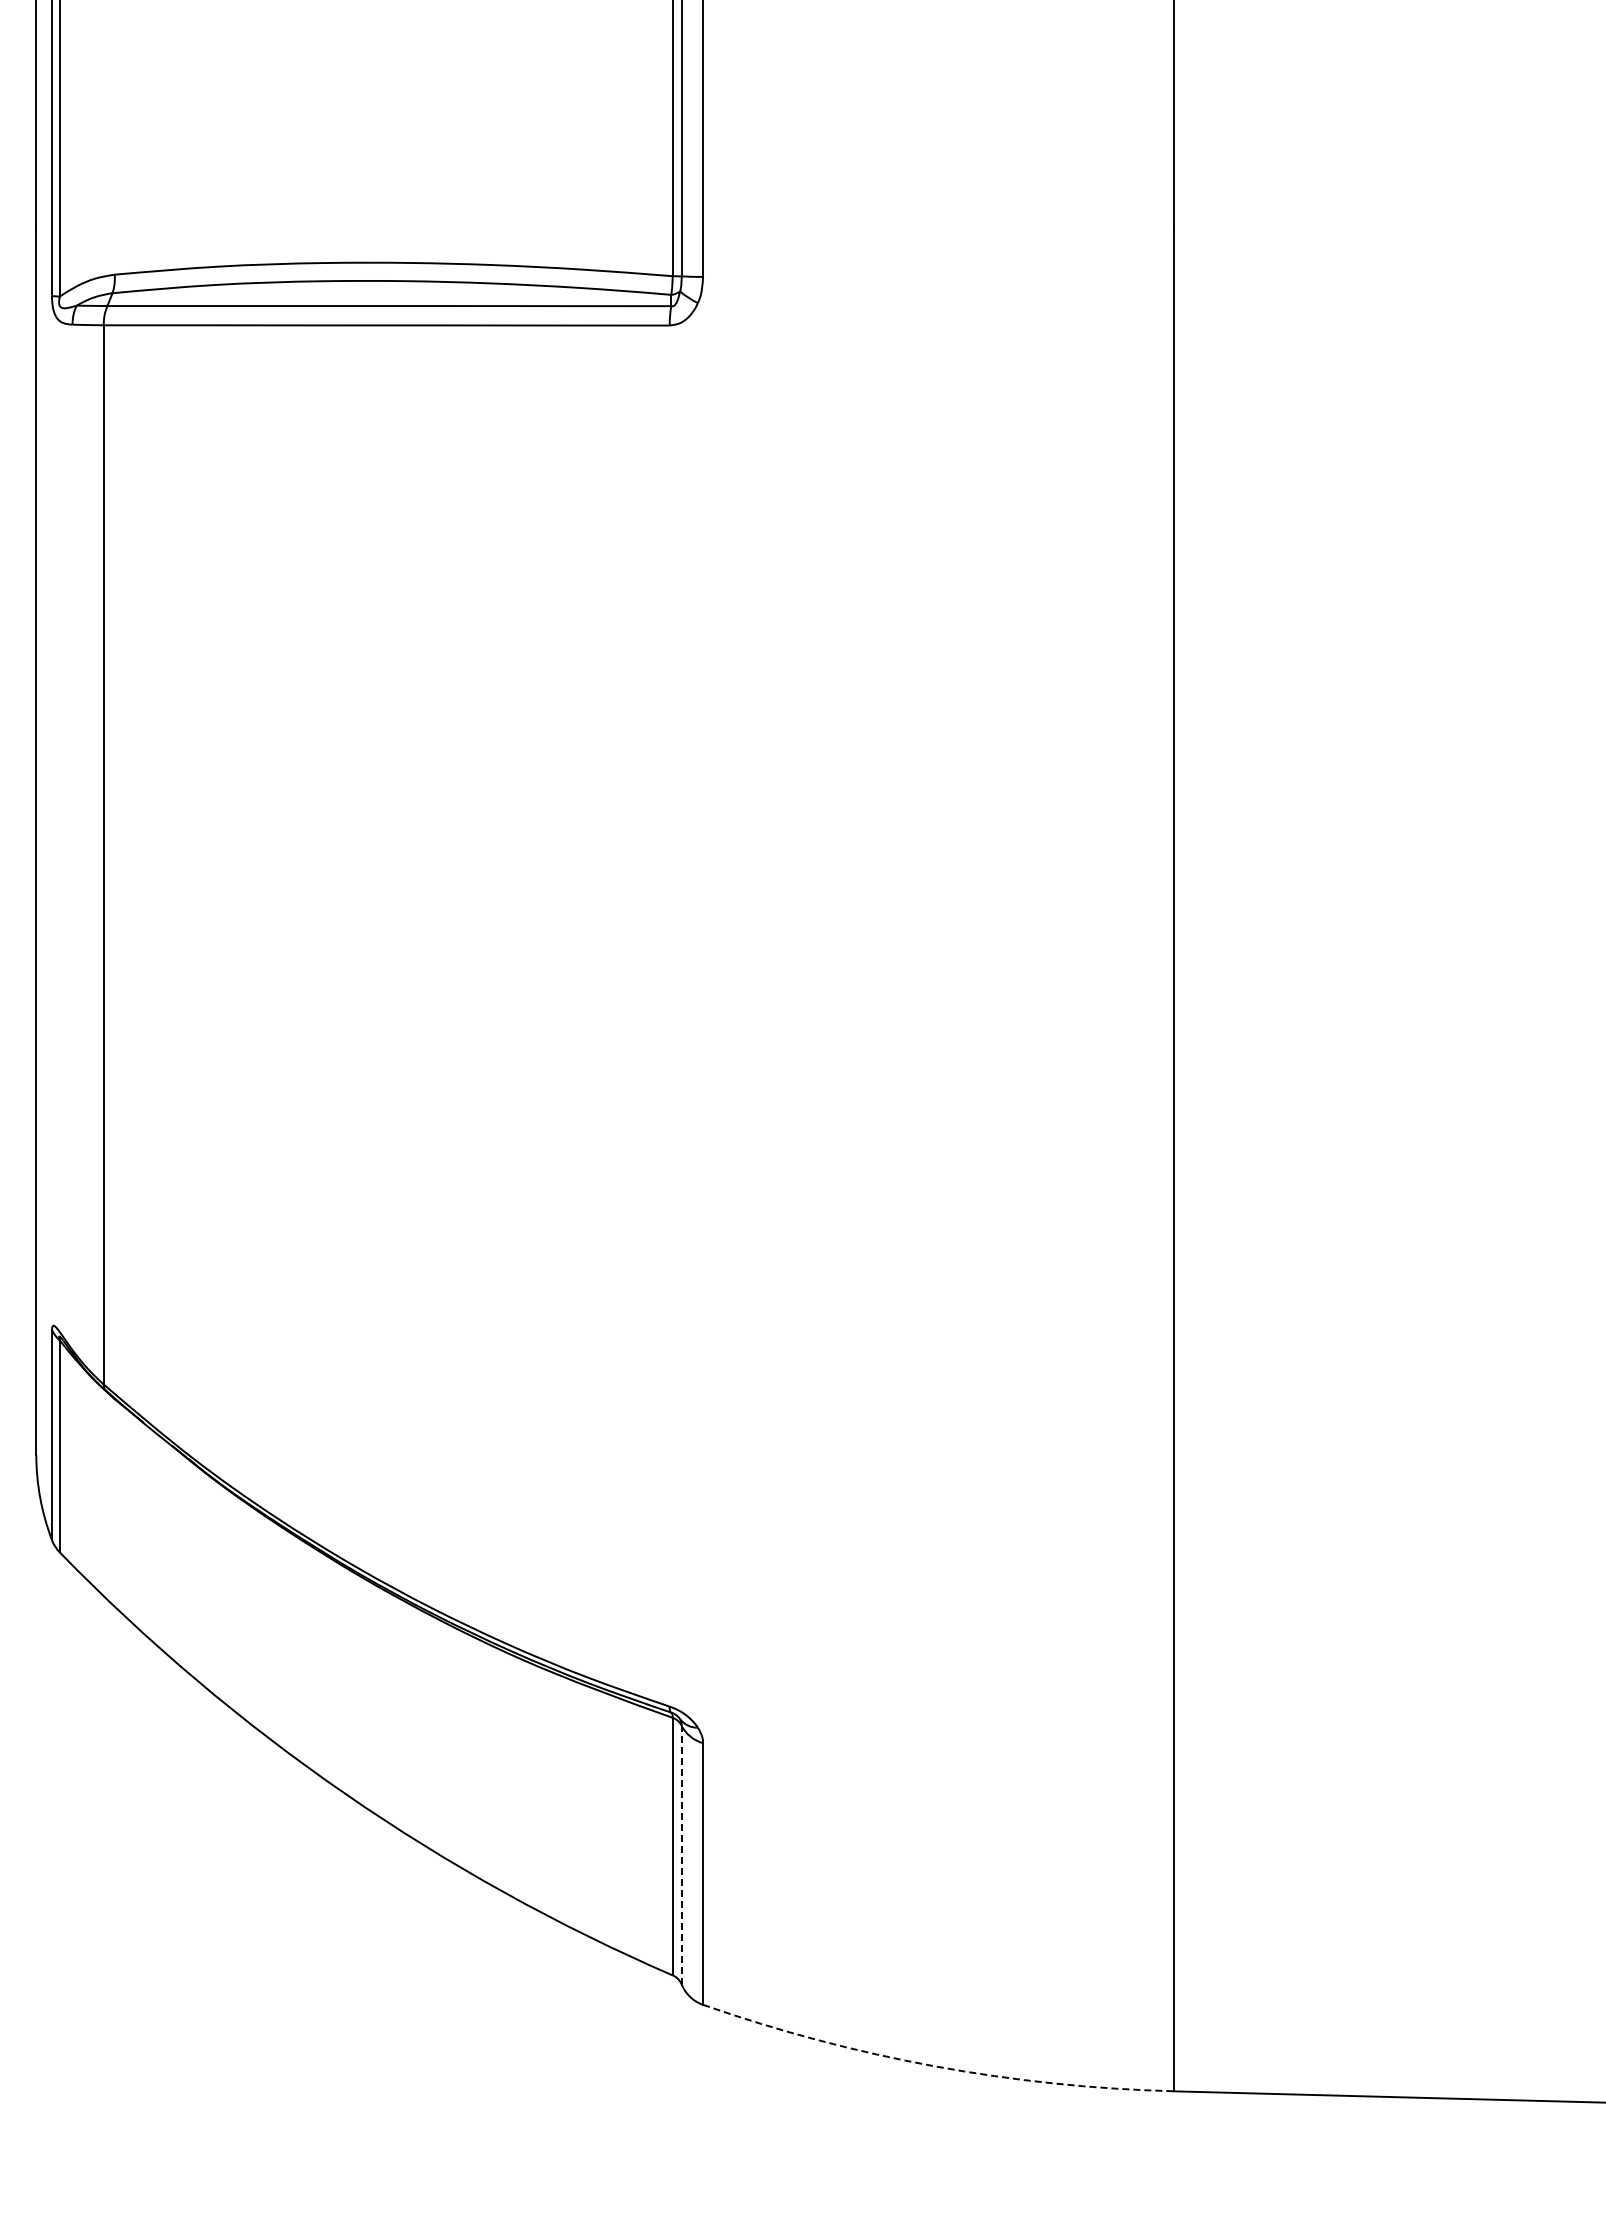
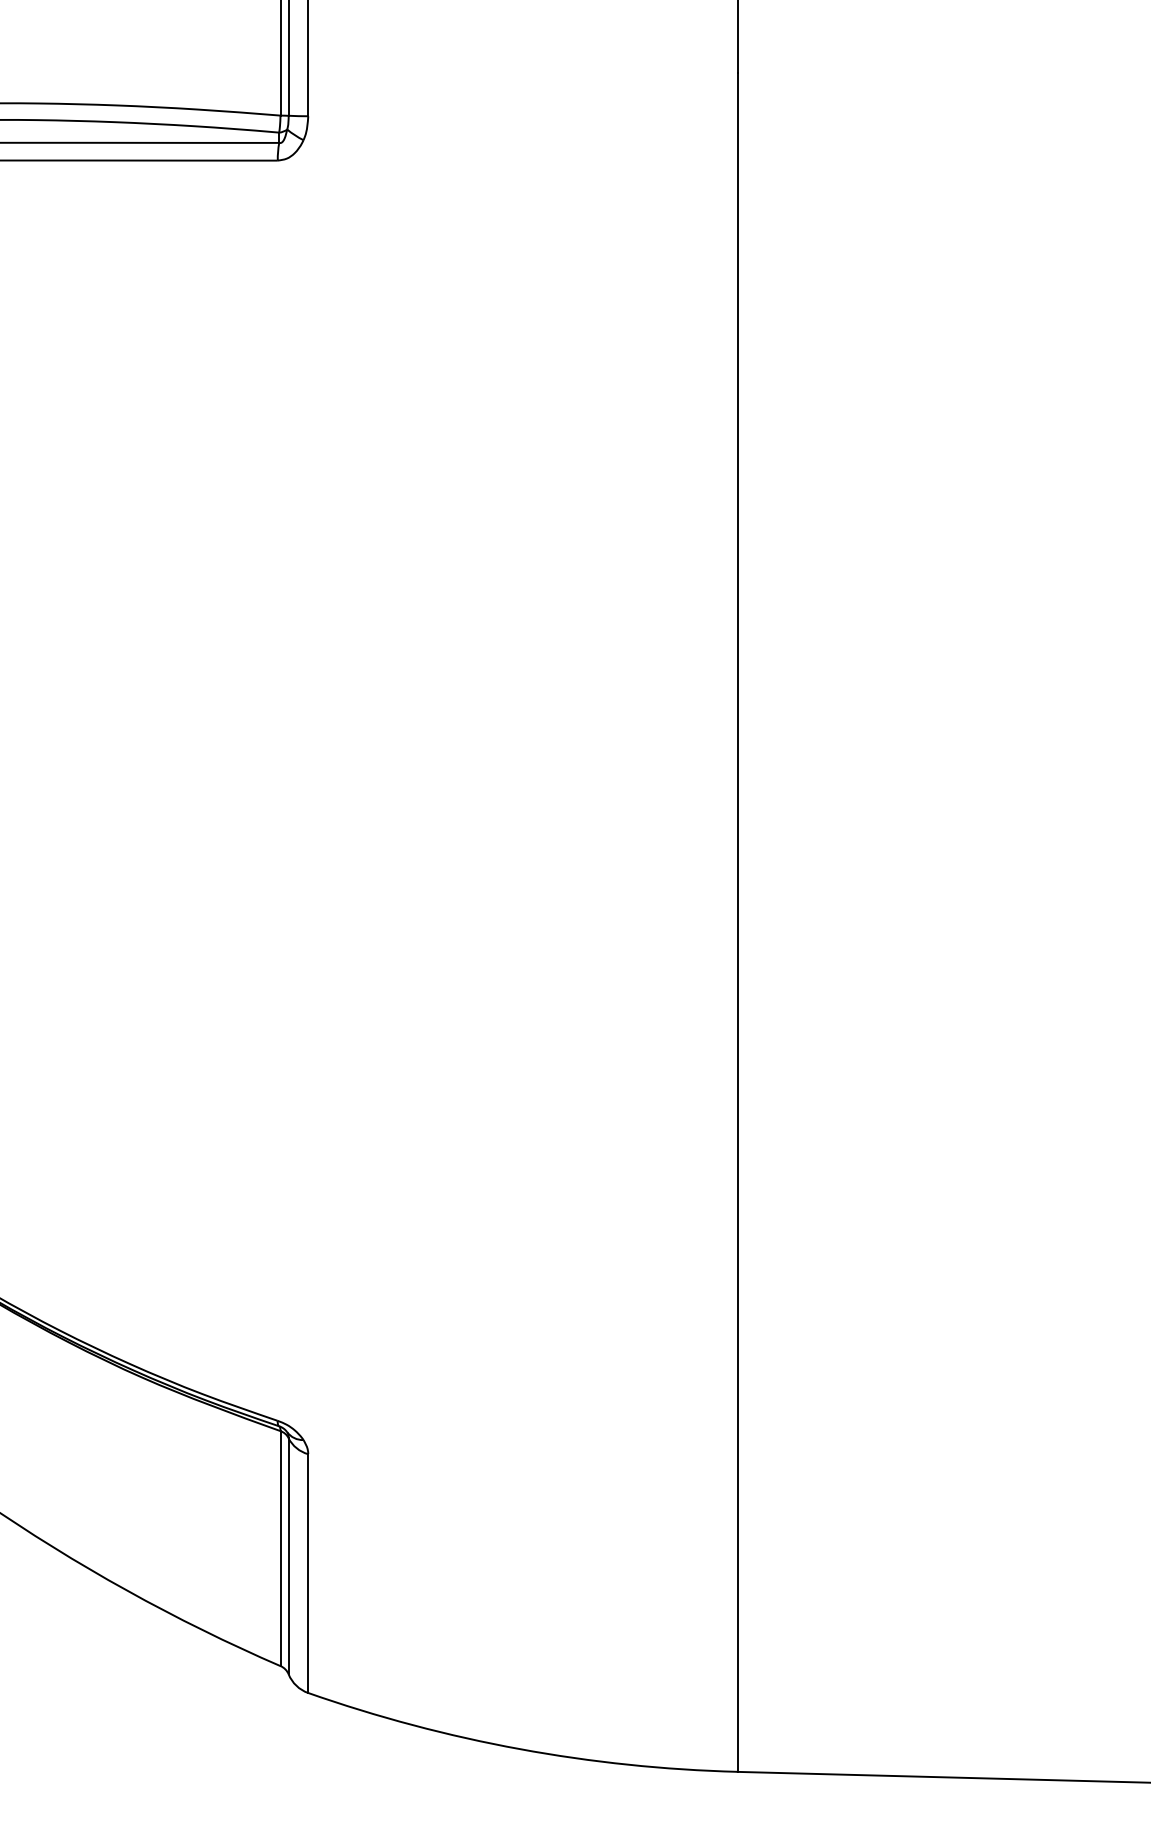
line: (681, 1854) -> (288, 1555), dashed -> solid
arc: (935, 2066) -> (520, 1749), dashed -> solid

